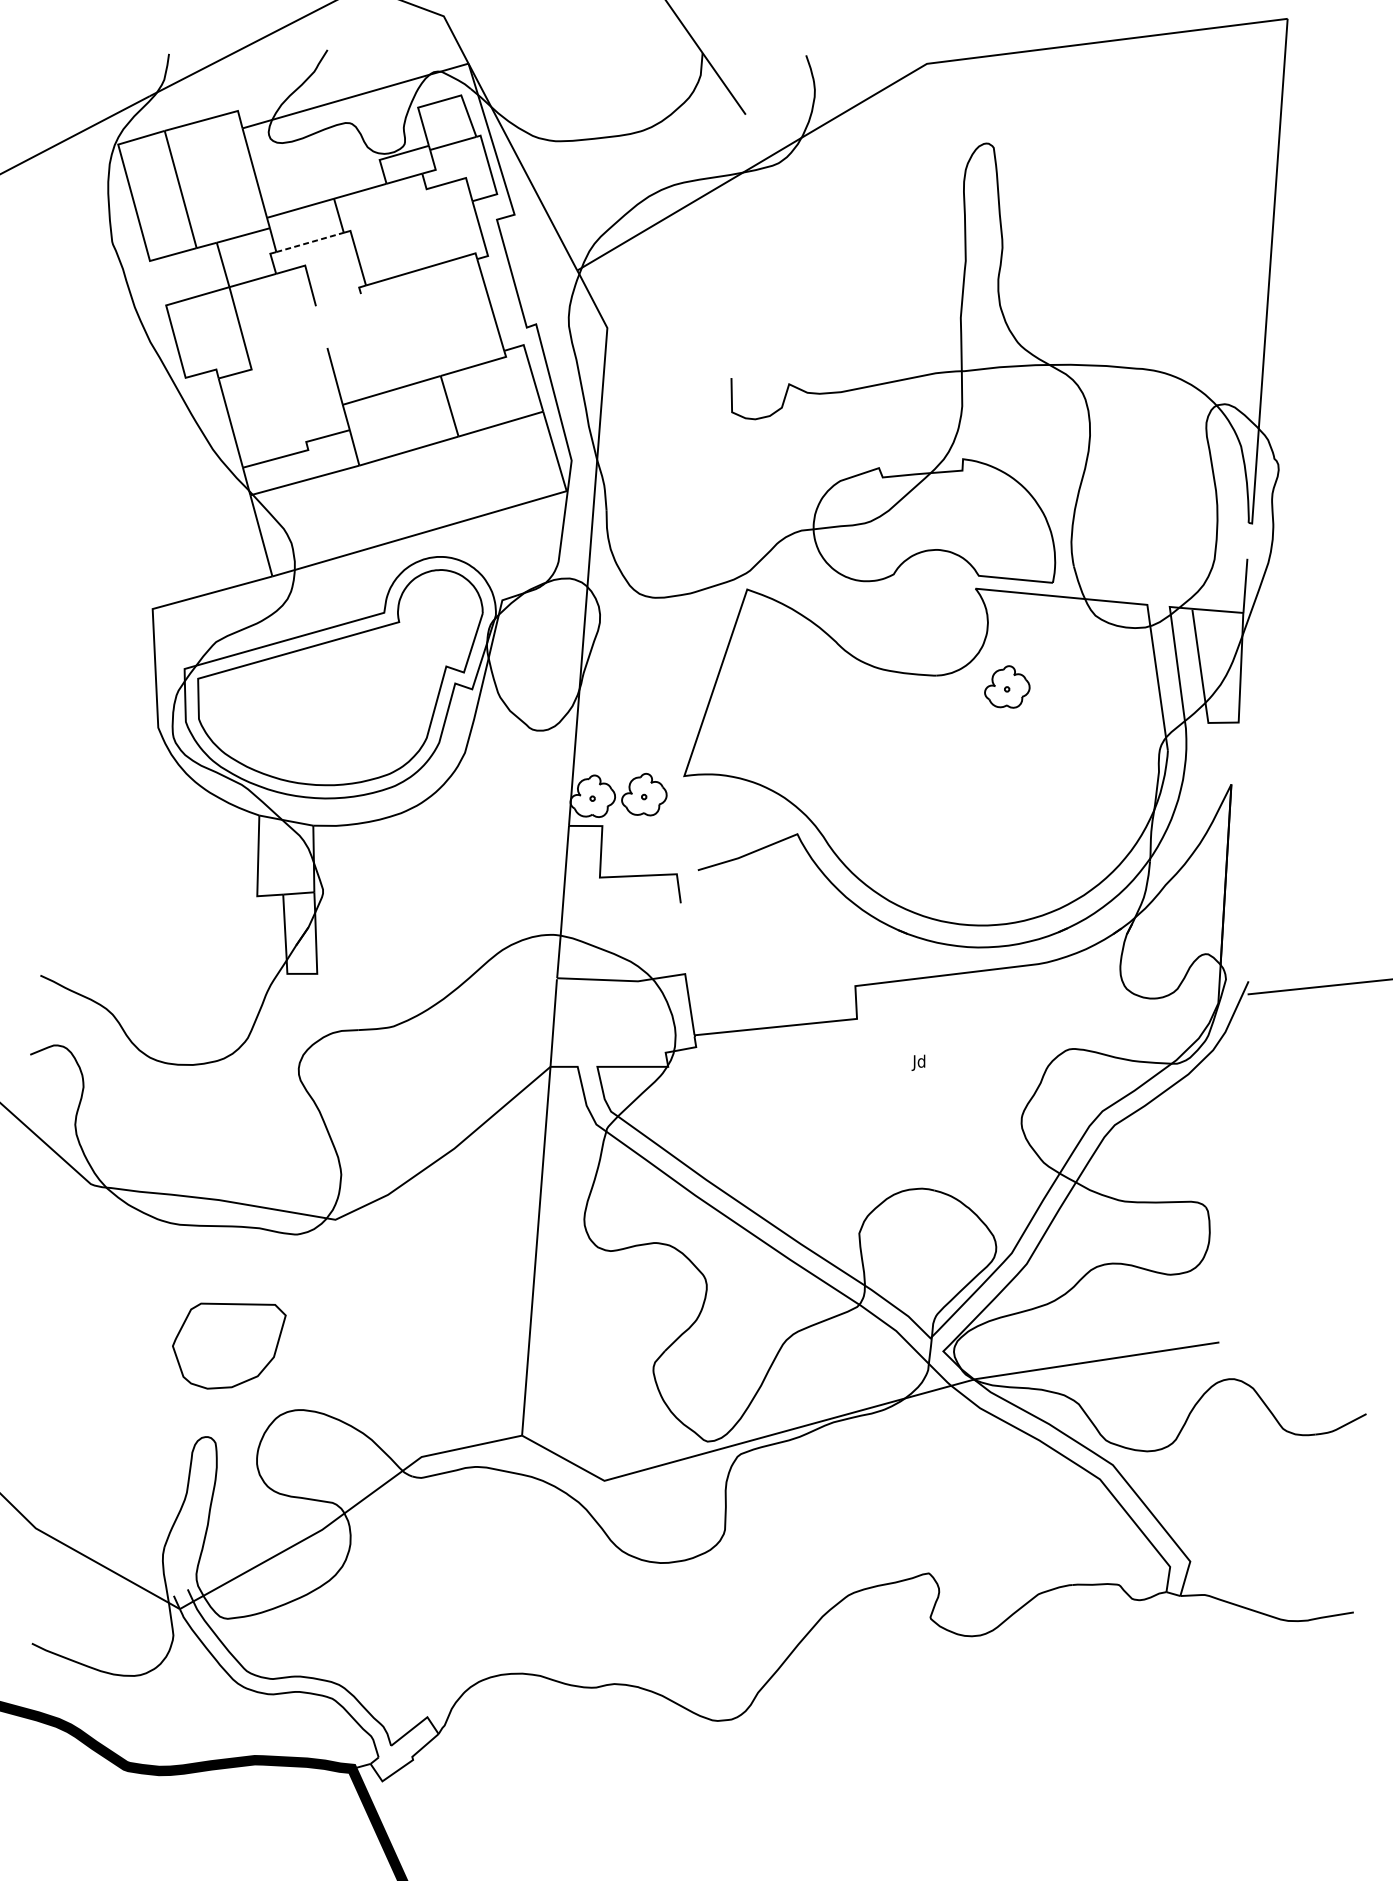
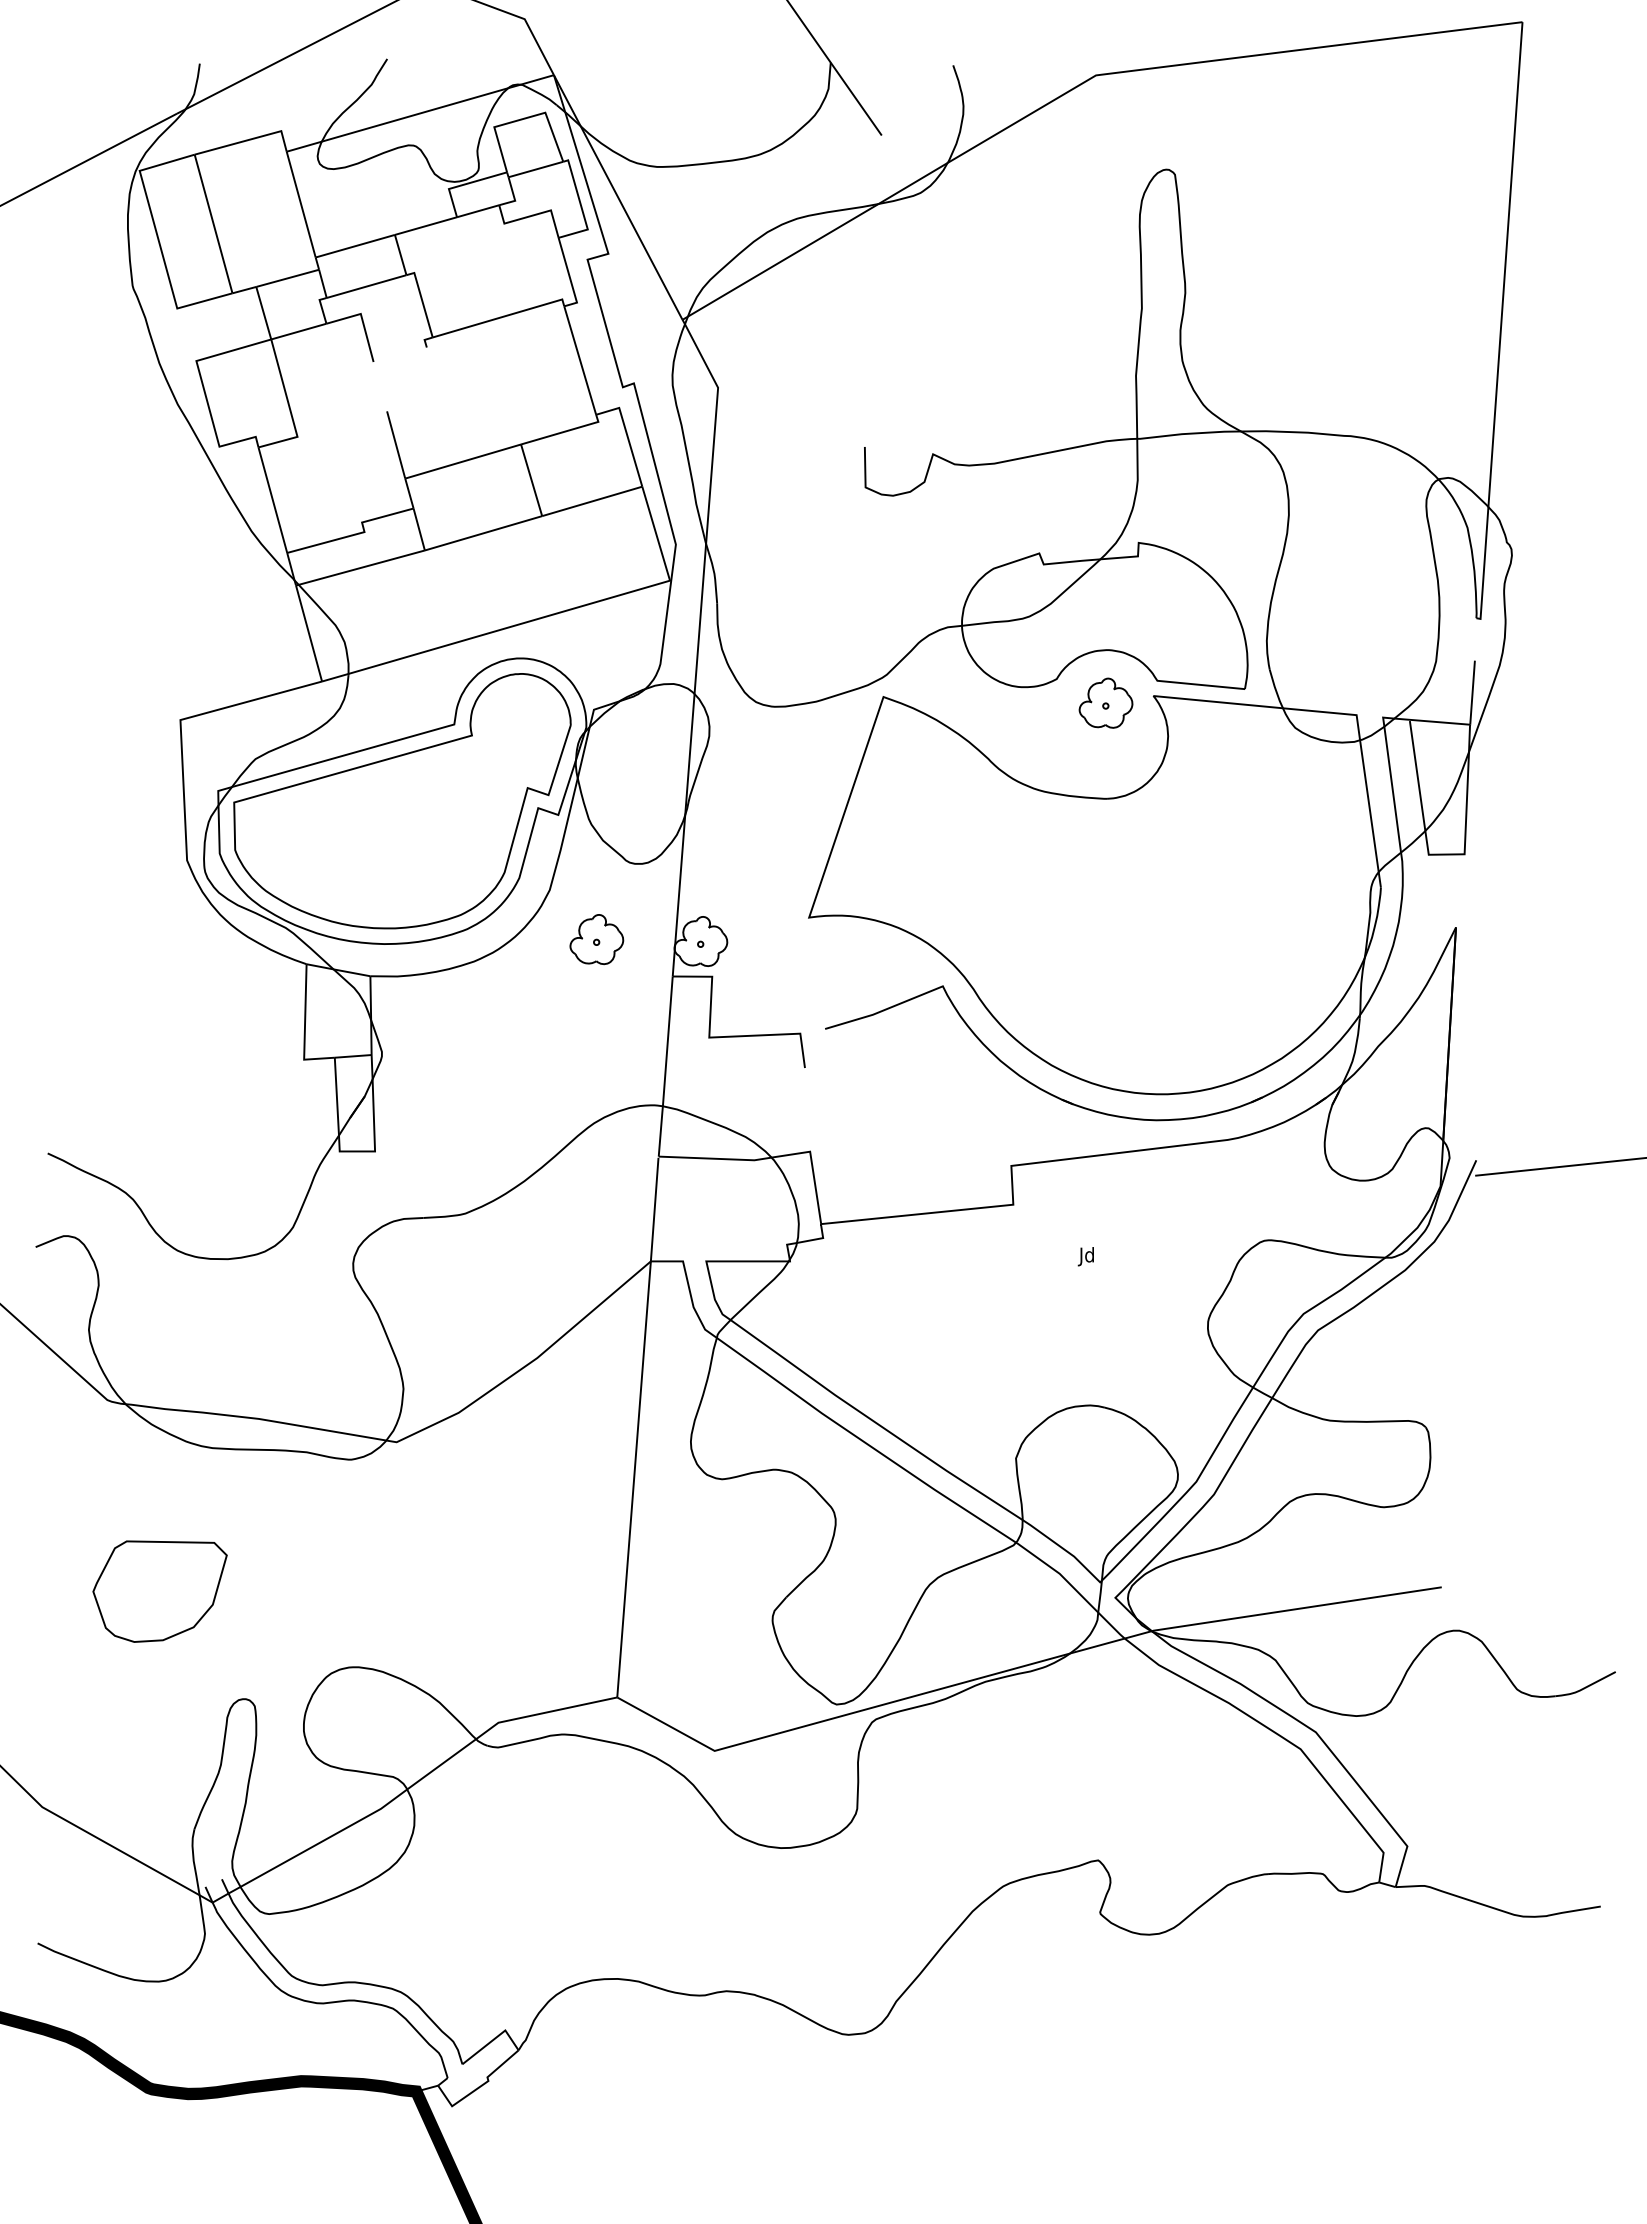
line: (310, 242) -> (367, 286), dashed -> solid
part: (1006, 686) -> (1105, 702), moved
part: (644, 794) -> (596, 939), moved
part: (228, 1346) -> (159, 1591), moved

